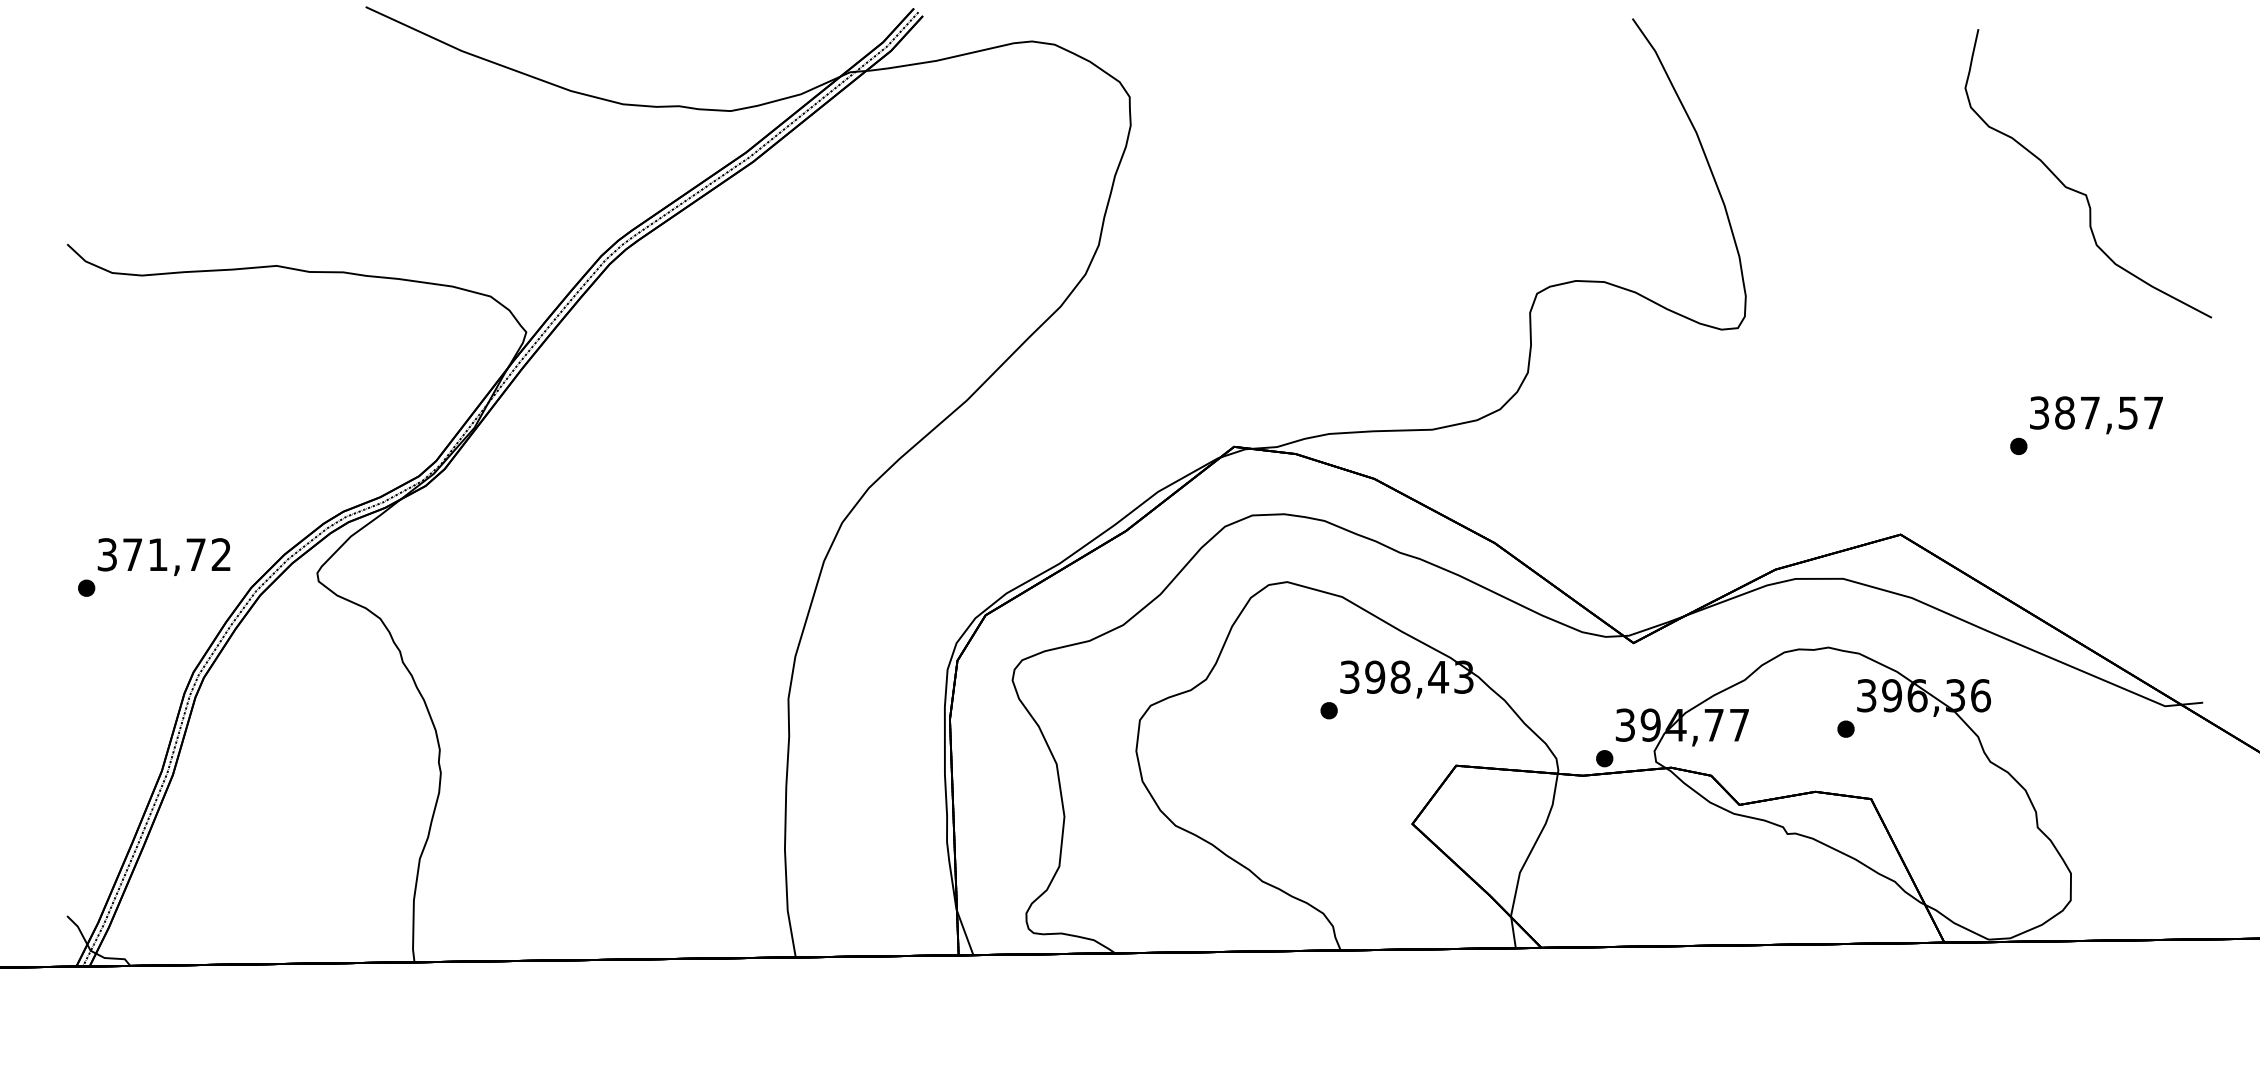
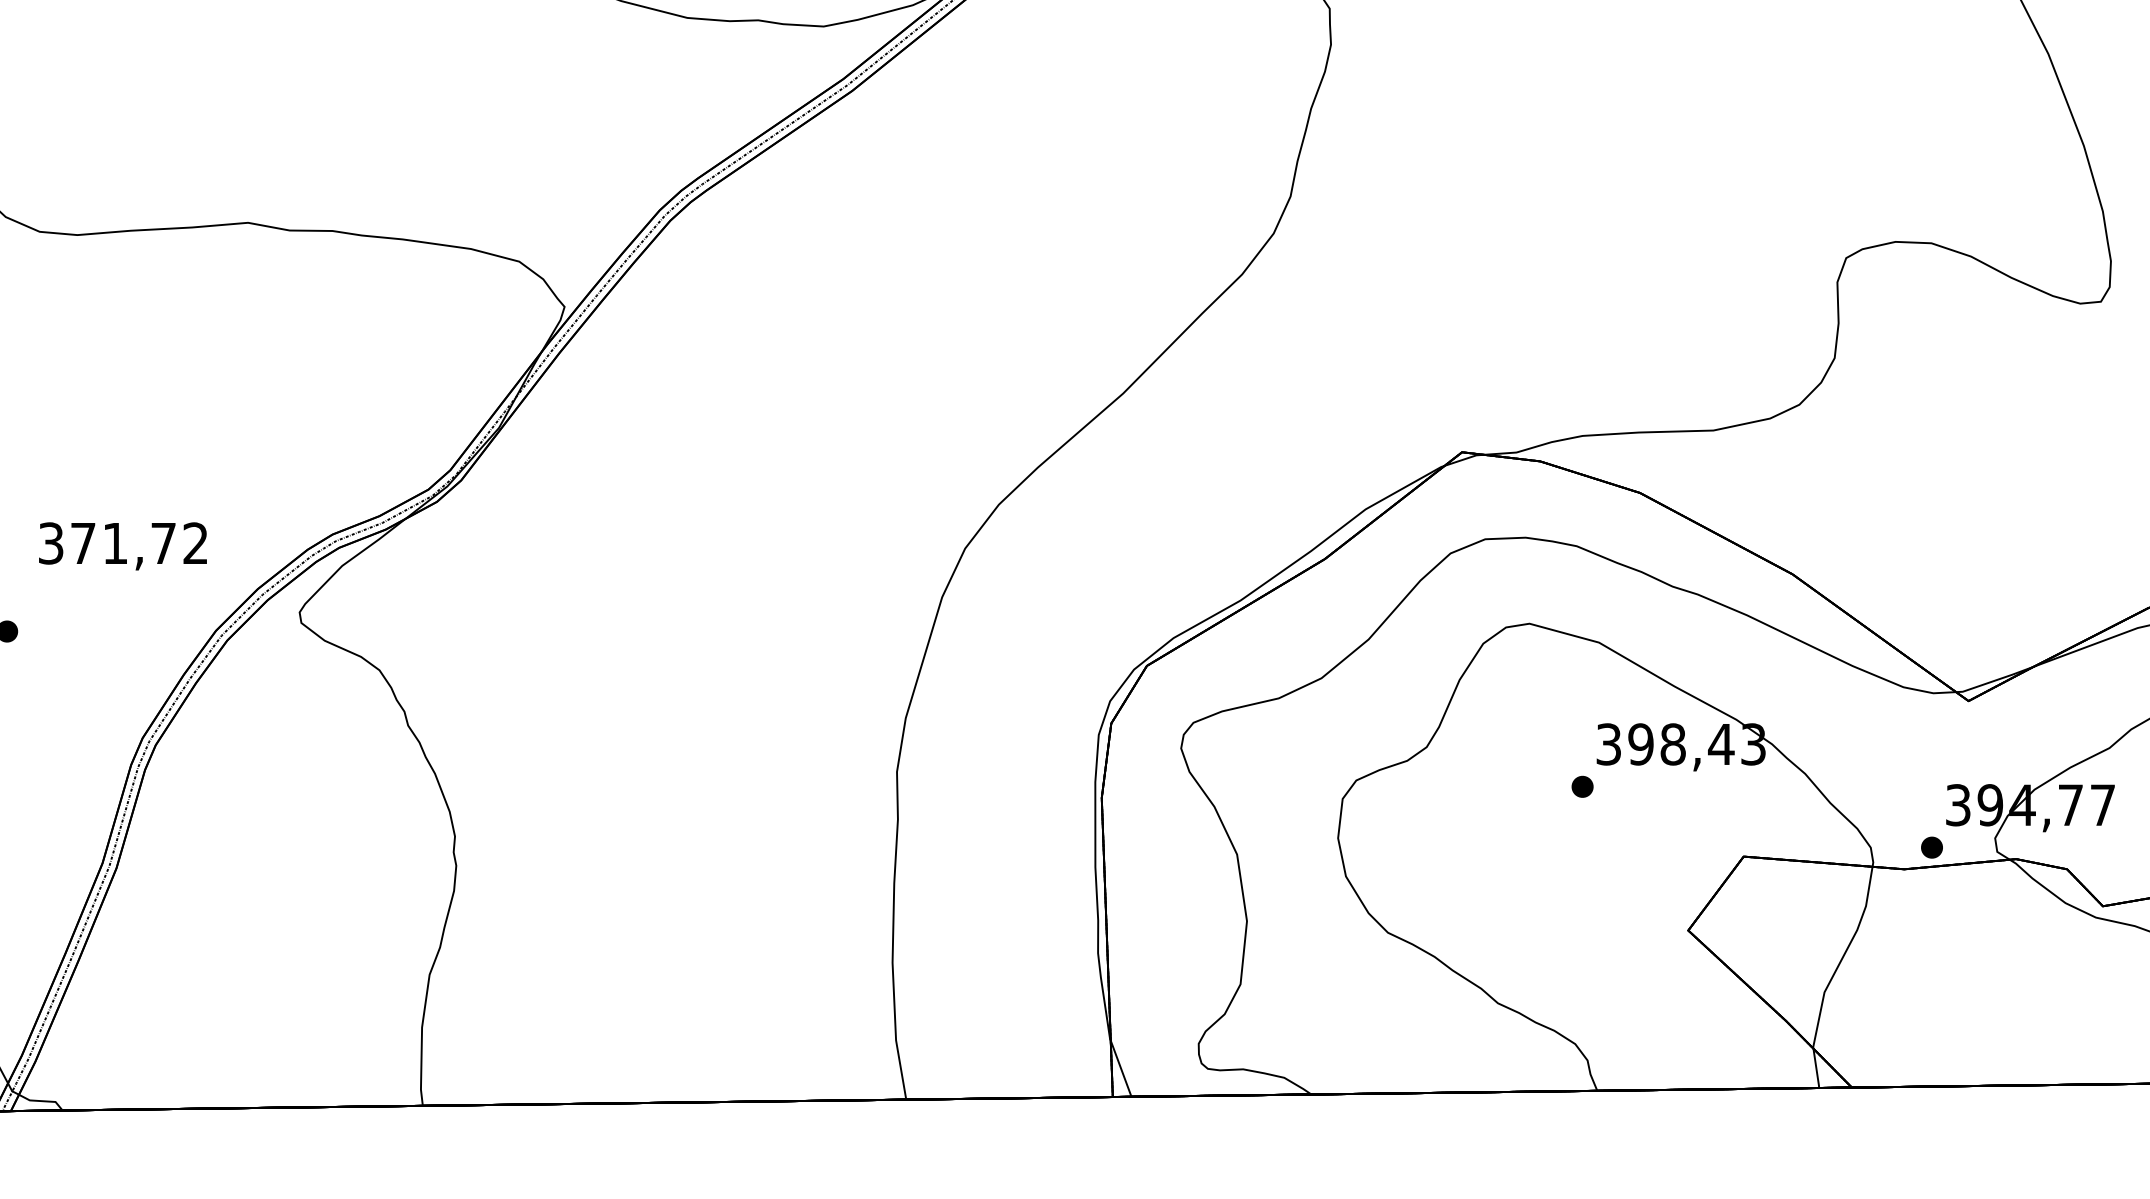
text: (163, 556) -> (122, 545), moved

